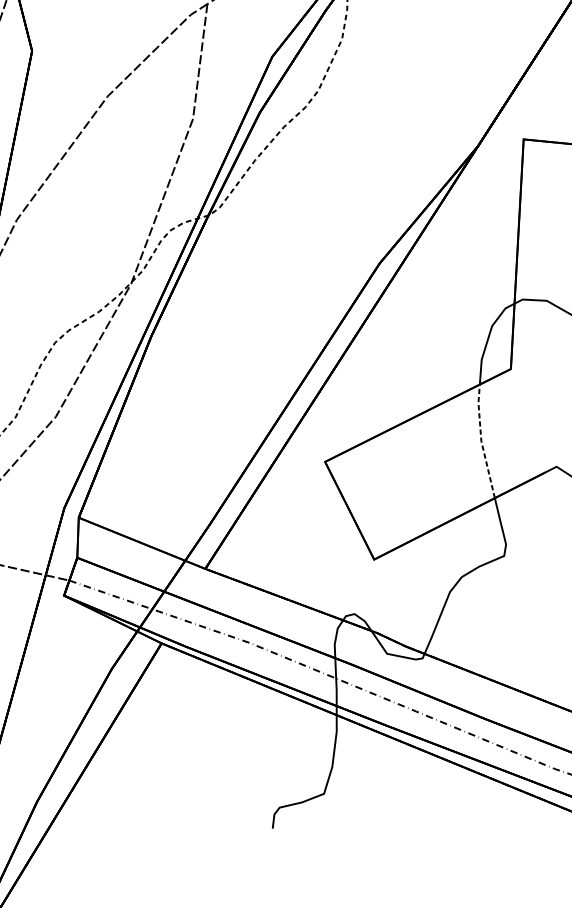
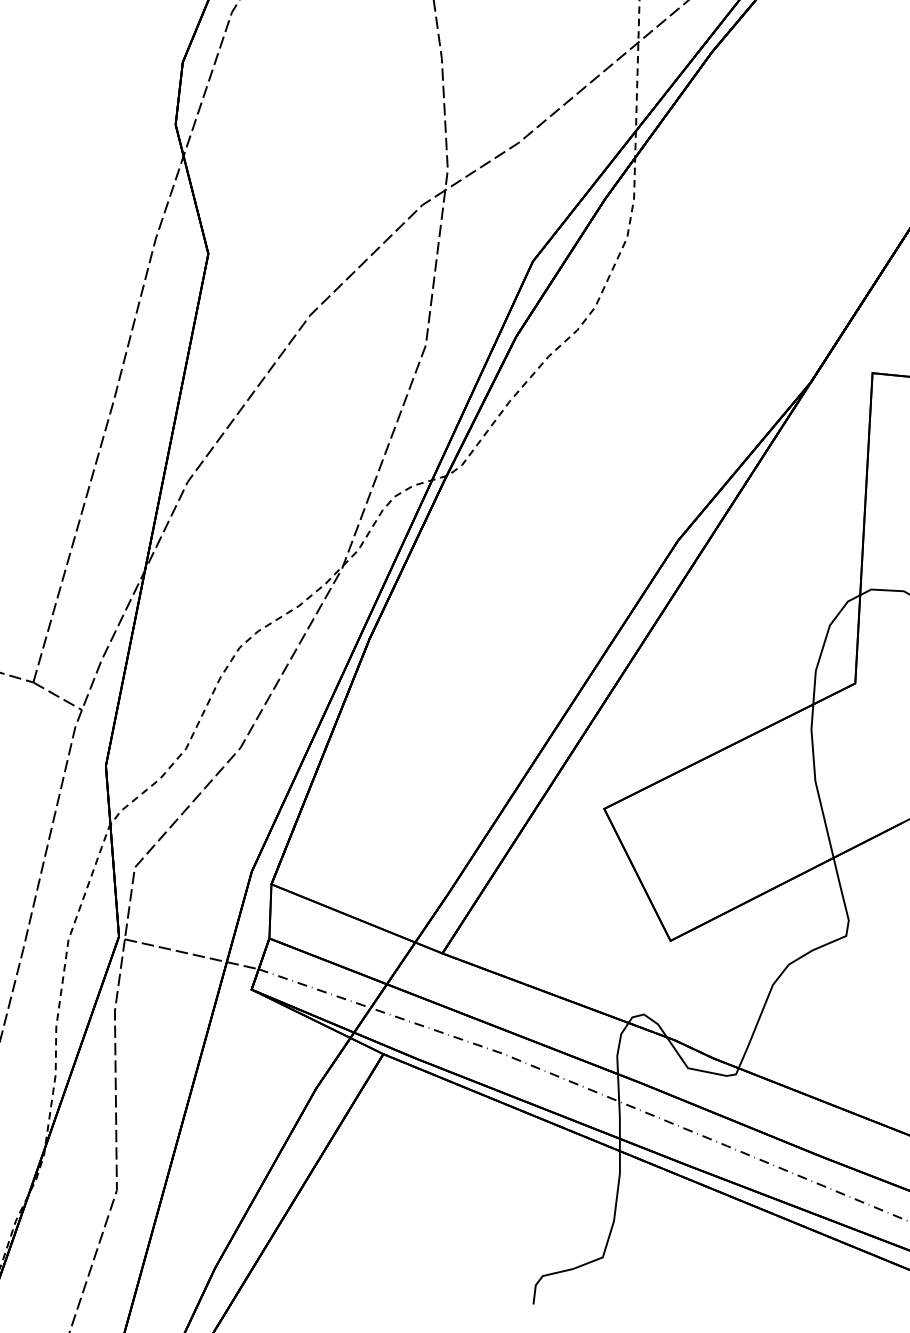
line: (481, 441) -> (815, 781), dashed -> solid

